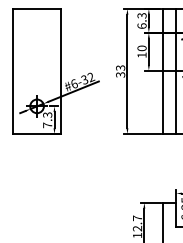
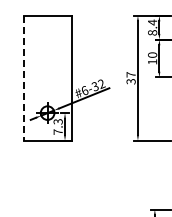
text: (141, 20) -> (152, 27), 6.3 -> 8.4
text: (120, 67) -> (131, 74), 33 -> 37
line: (13, 71) -> (24, 78), solid -> dashed

